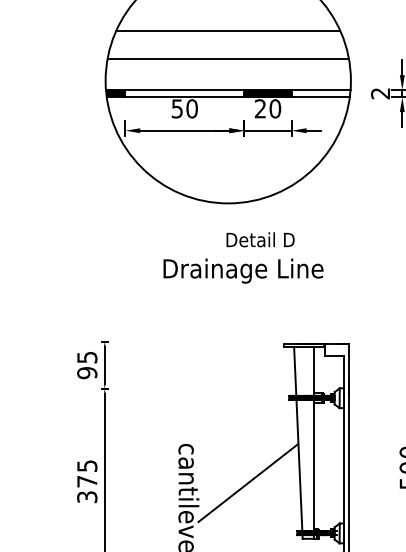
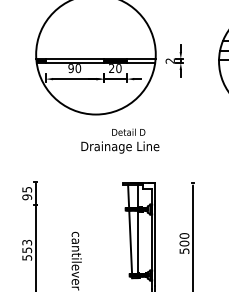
line: (227, 31) -> (95, 30), removed
line: (227, 59) -> (95, 44), removed
text: (176, 108) -> (70, 68), 50 -> 90
text: (243, 256) -> (120, 140), moved
text: (87, 480) -> (27, 249), 375 -> 553
line: (247, 482) -> (105, 250), removed

